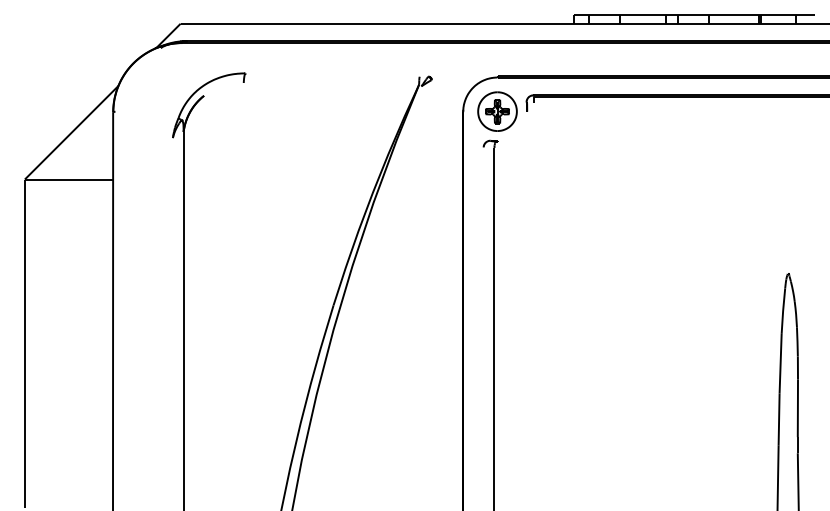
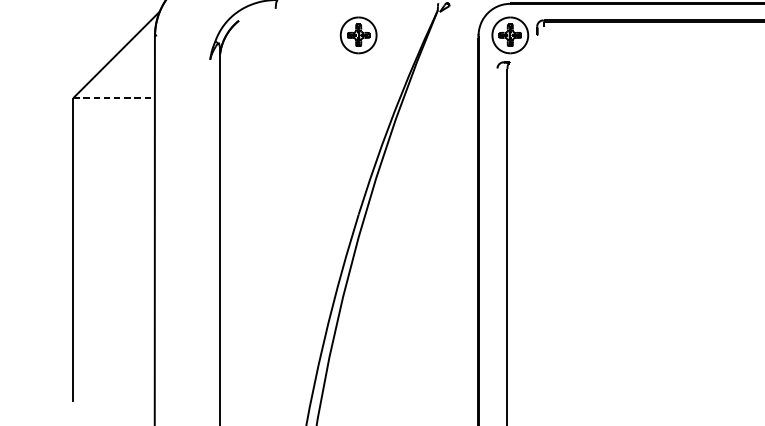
part: (333, 111) -> (358, 35), added
line: (69, 179) -> (114, 98), solid -> dashed

